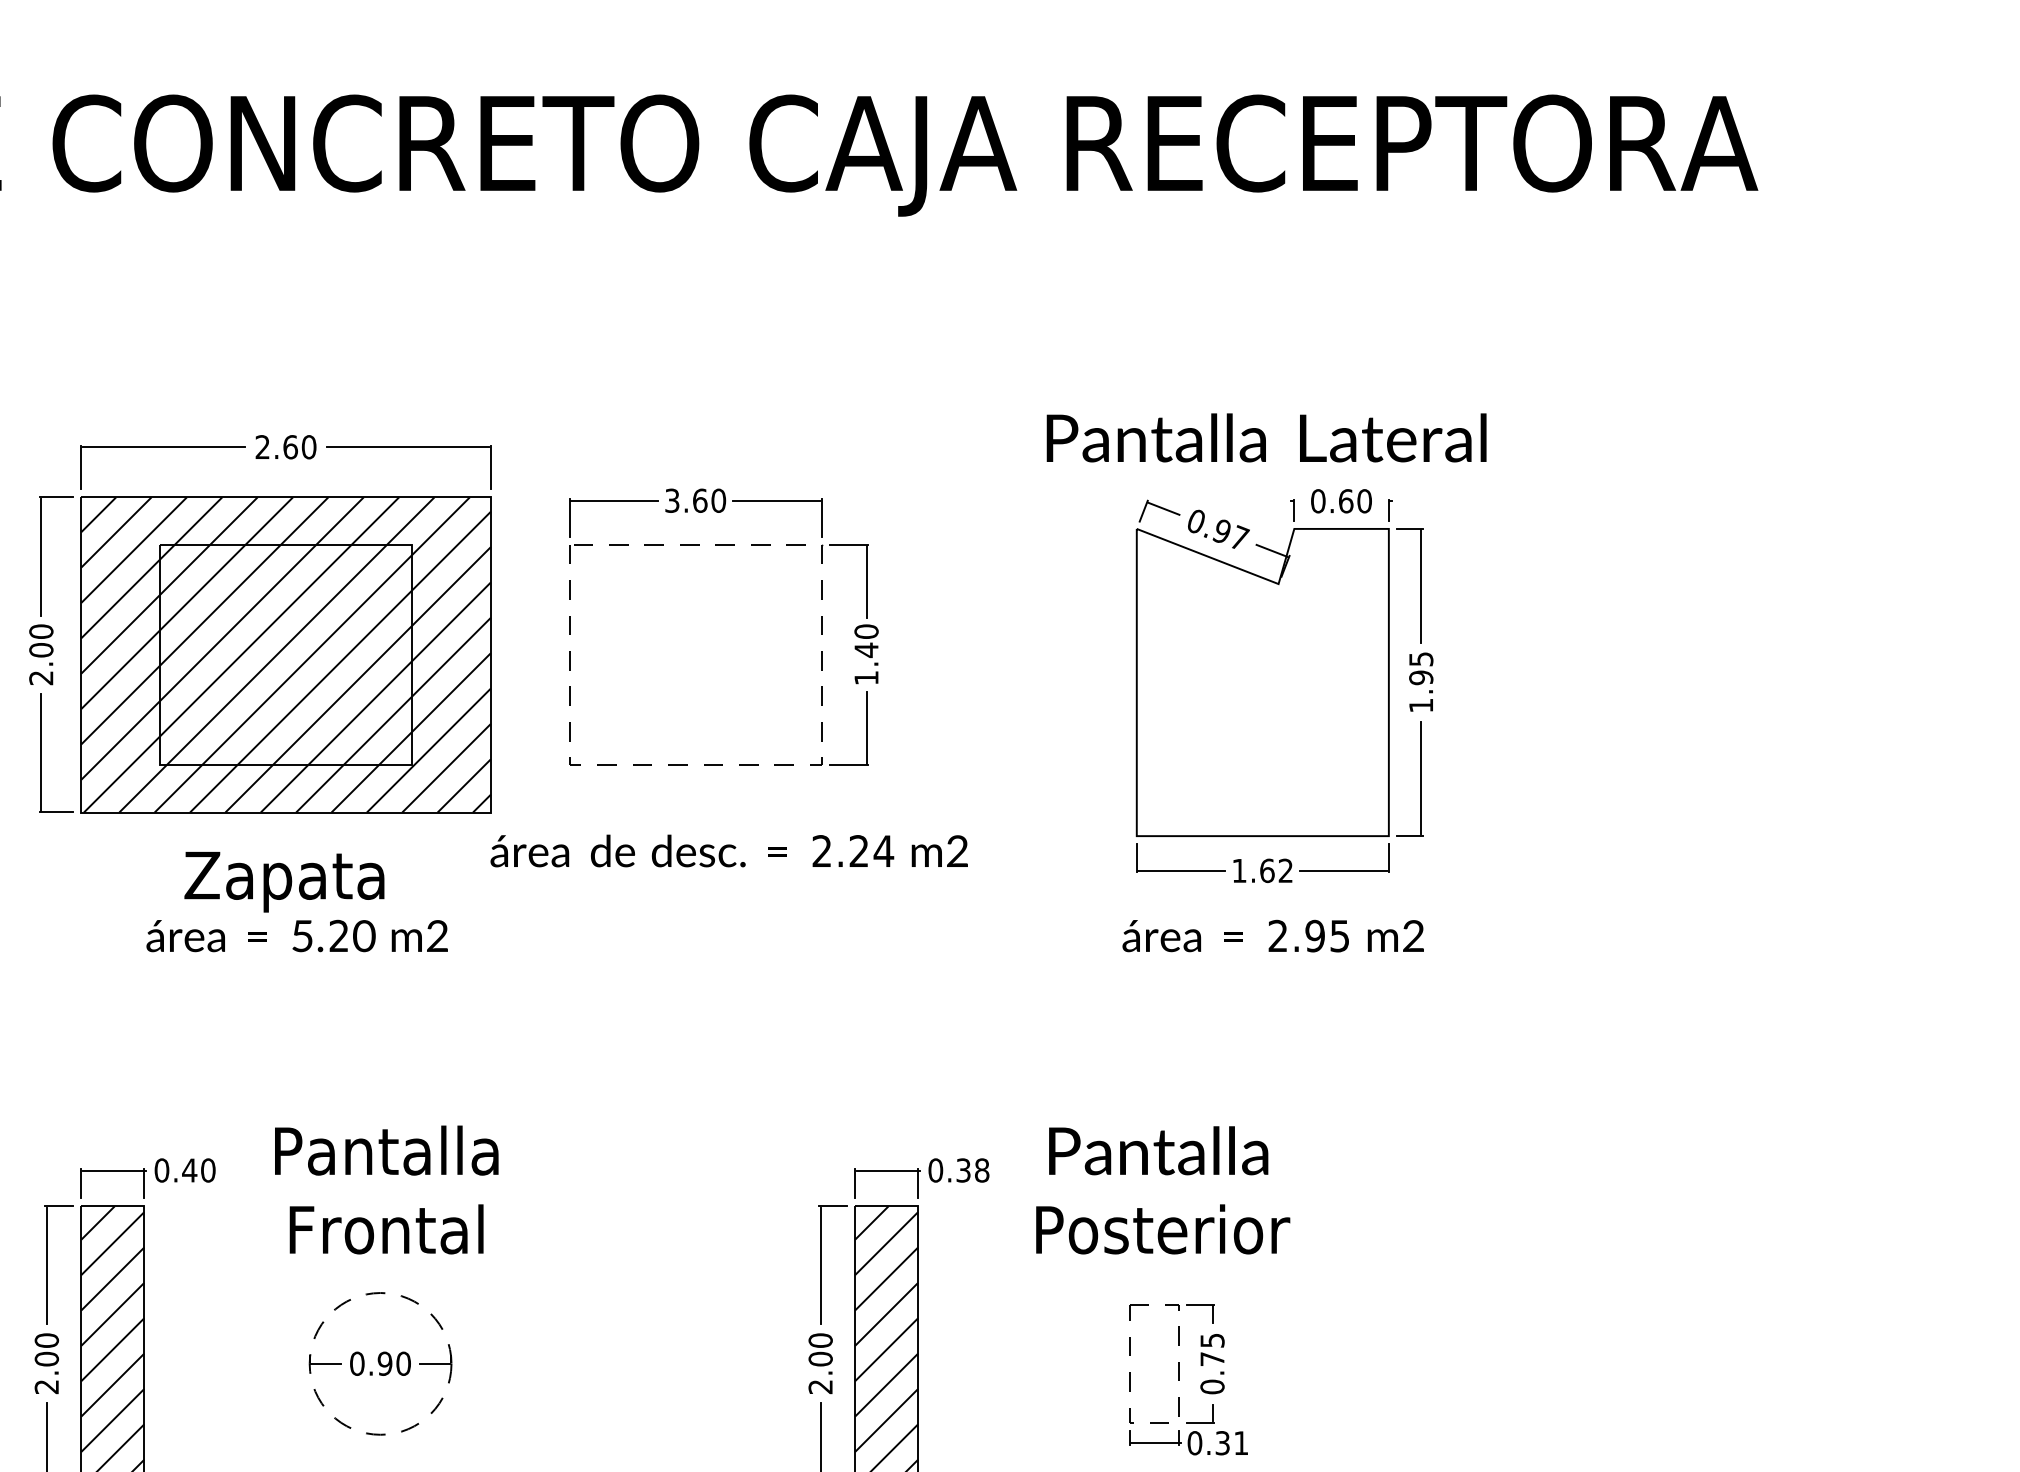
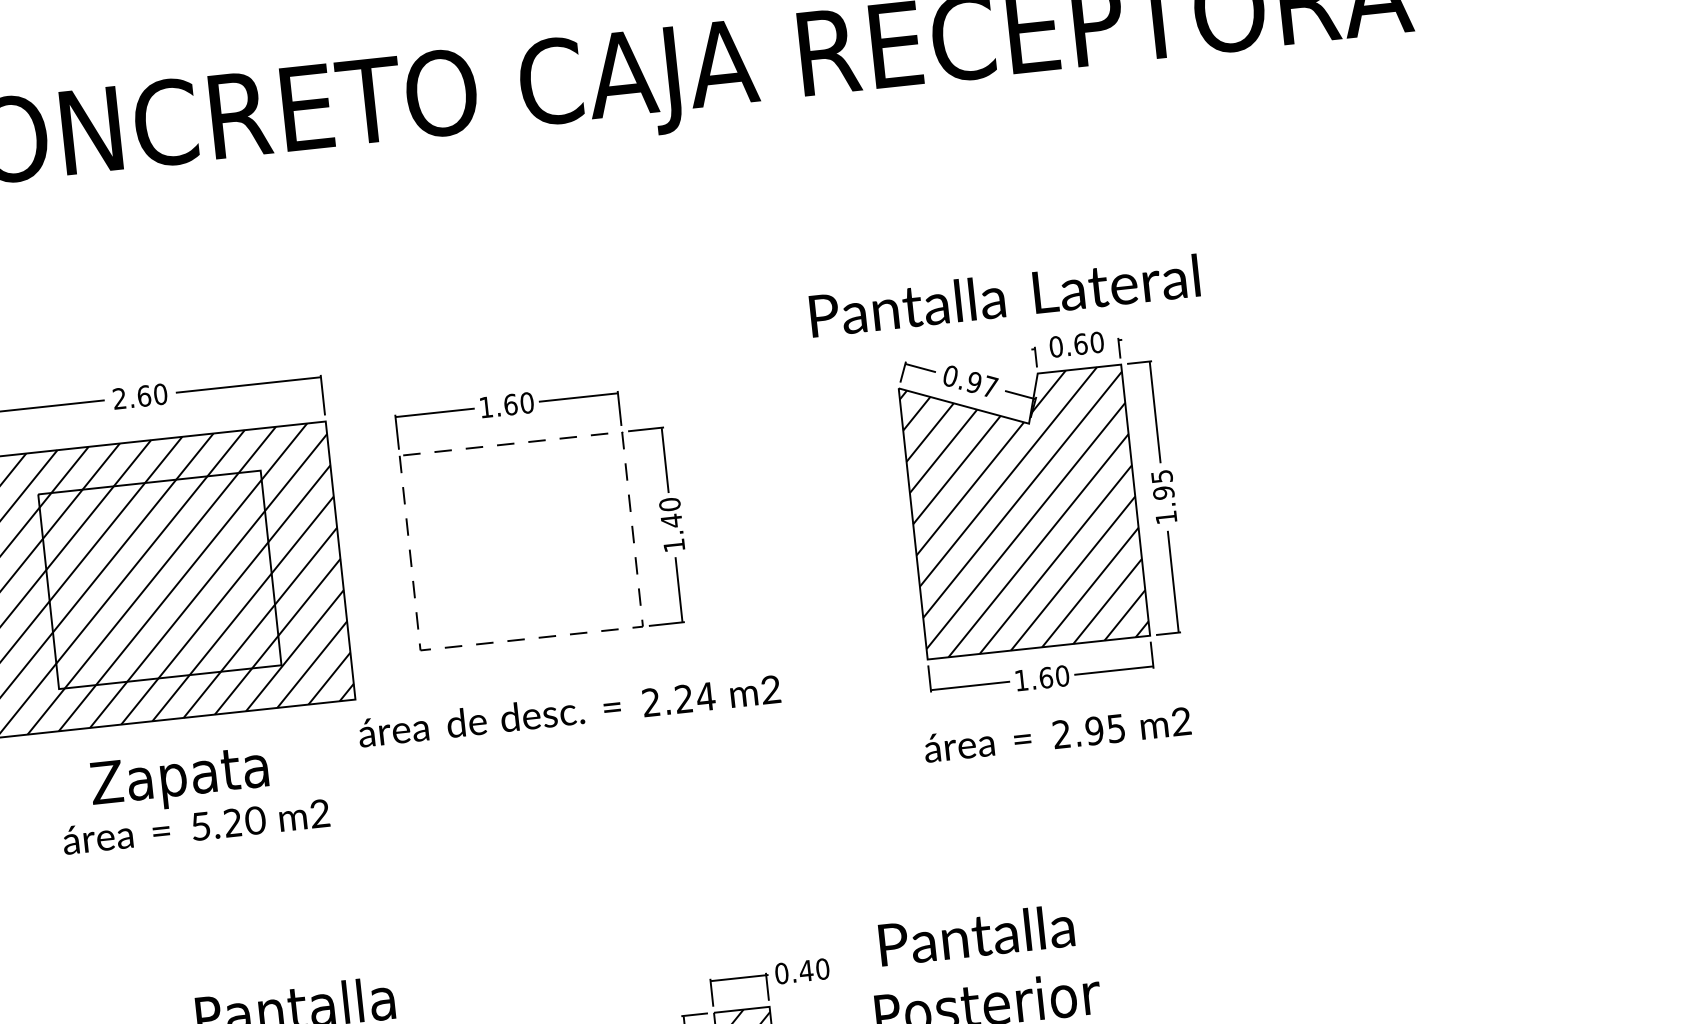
text: (672, 500) -> (486, 407), 3.60 -> 1.60
hatch: (1262, 682) -> (1024, 512), added
text: (1285, 870) -> (1062, 675), 1.62 -> 1.60
text: (972, 1170) -> (814, 970), 0.38 -> 0.40

